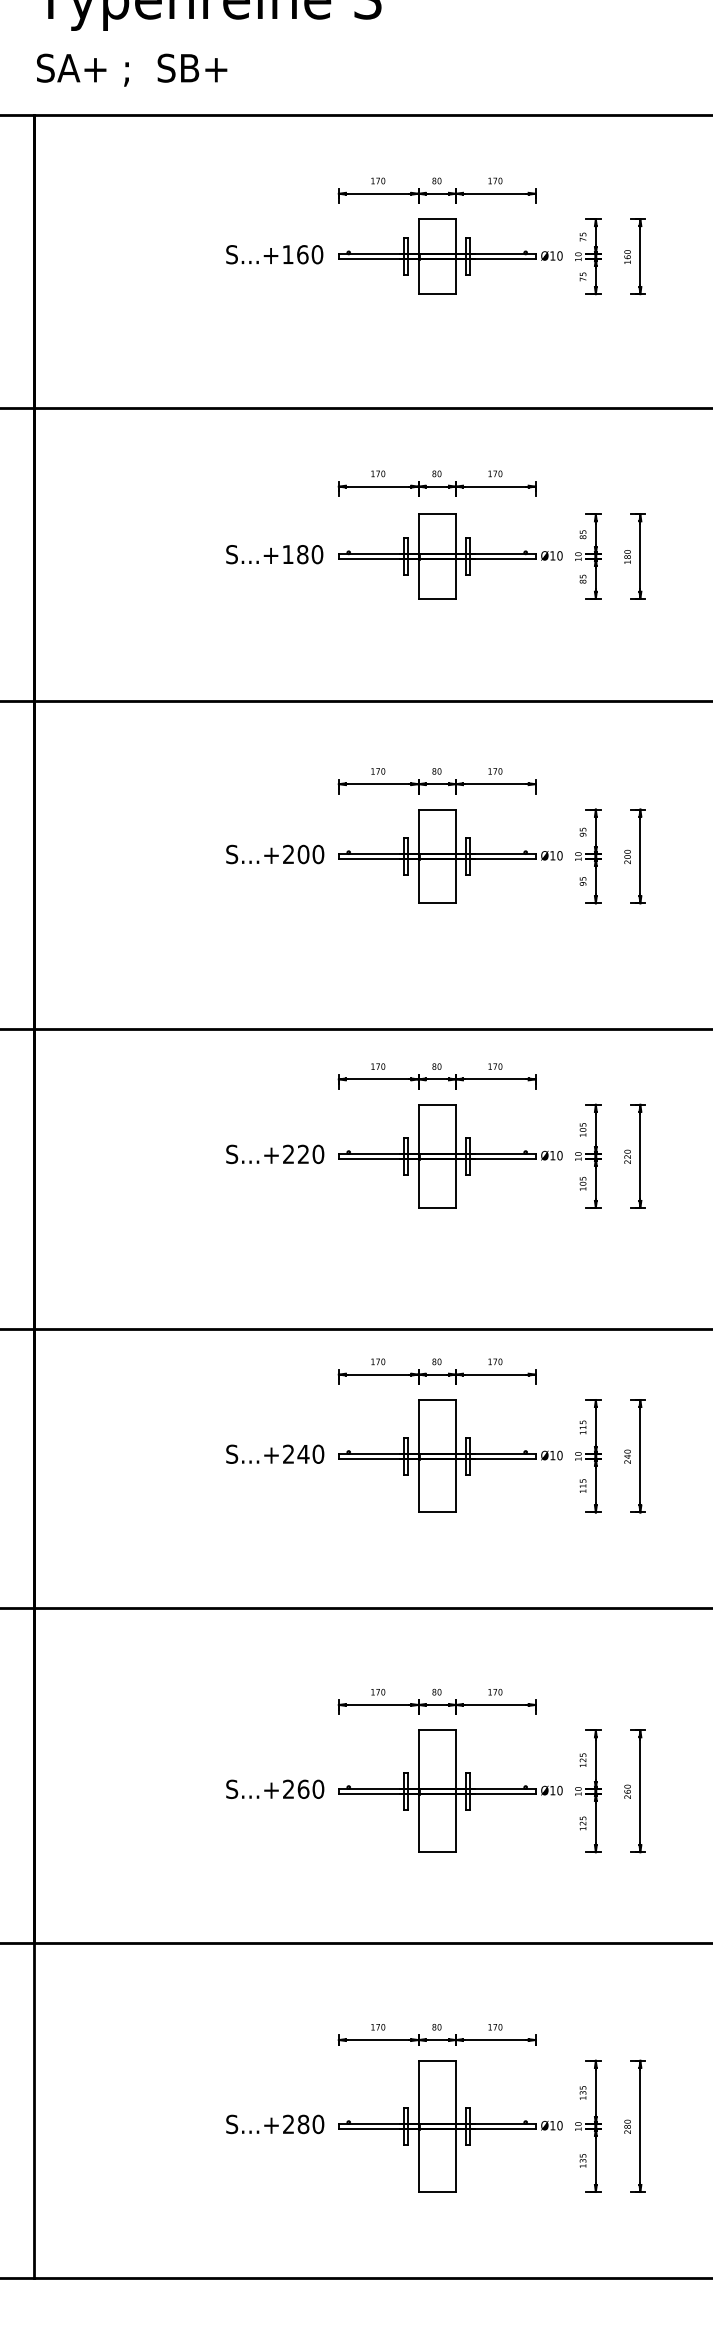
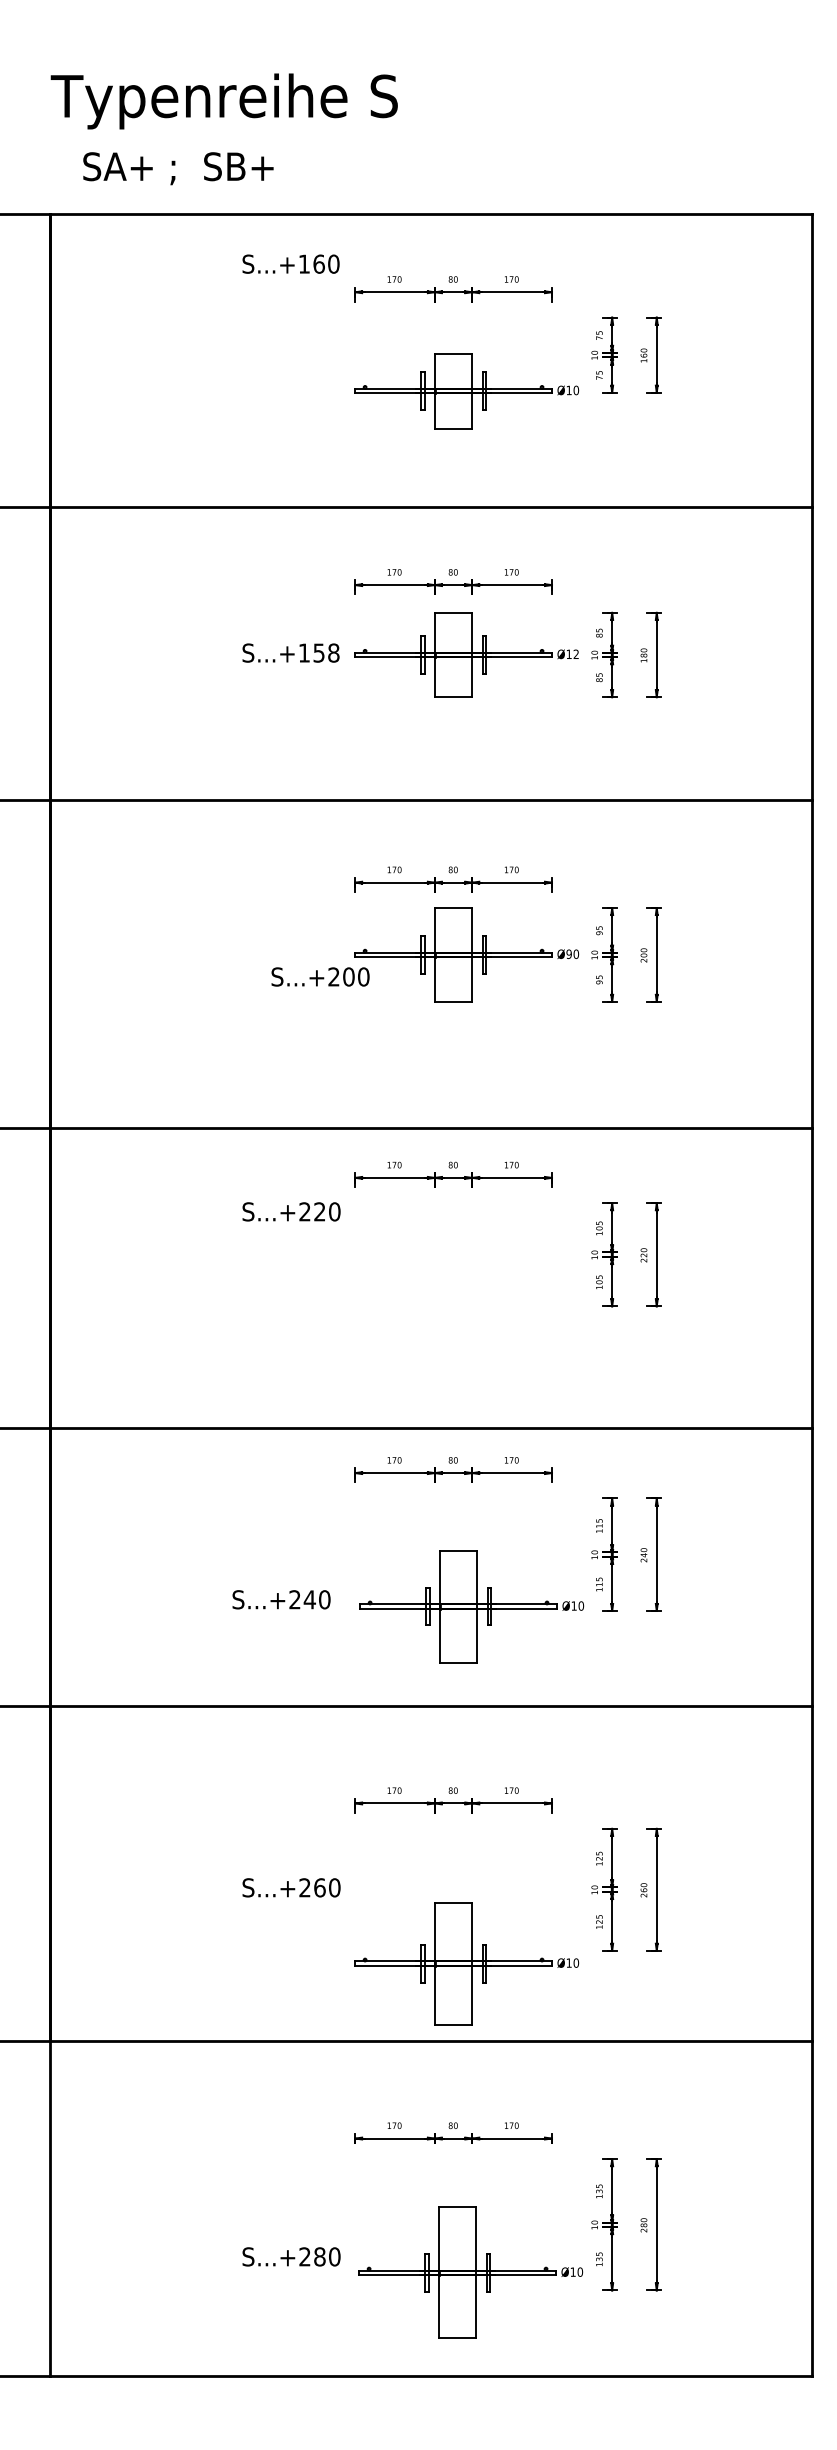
text: (132, 70) -> (178, 168), moved
text: (274, 254) -> (290, 263), moved
part: (450, 257) -> (466, 391), moved
text: (310, 554) -> (326, 652), S...+180 -> S...+158
text: (560, 556) -> (576, 654), Ø10 -> Ø12
text: (275, 854) -> (320, 976), moved
text: (552, 856) -> (568, 954), Ø10 -> Ø90
text: (275, 1154) -> (291, 1211), moved
part: (450, 1156) -> (466, 1254), removed
text: (275, 1454) -> (281, 1599), moved
part: (450, 1456) -> (471, 1606), moved
part: (450, 1791) -> (466, 1963), moved
text: (275, 2124) -> (291, 2256), moved
part: (450, 2126) -> (470, 2272), moved

